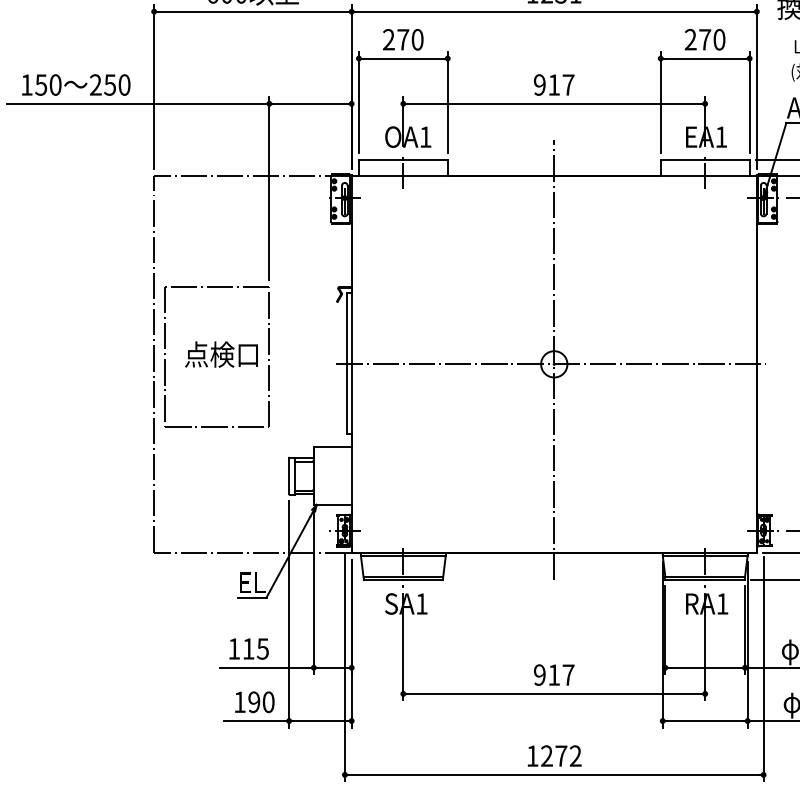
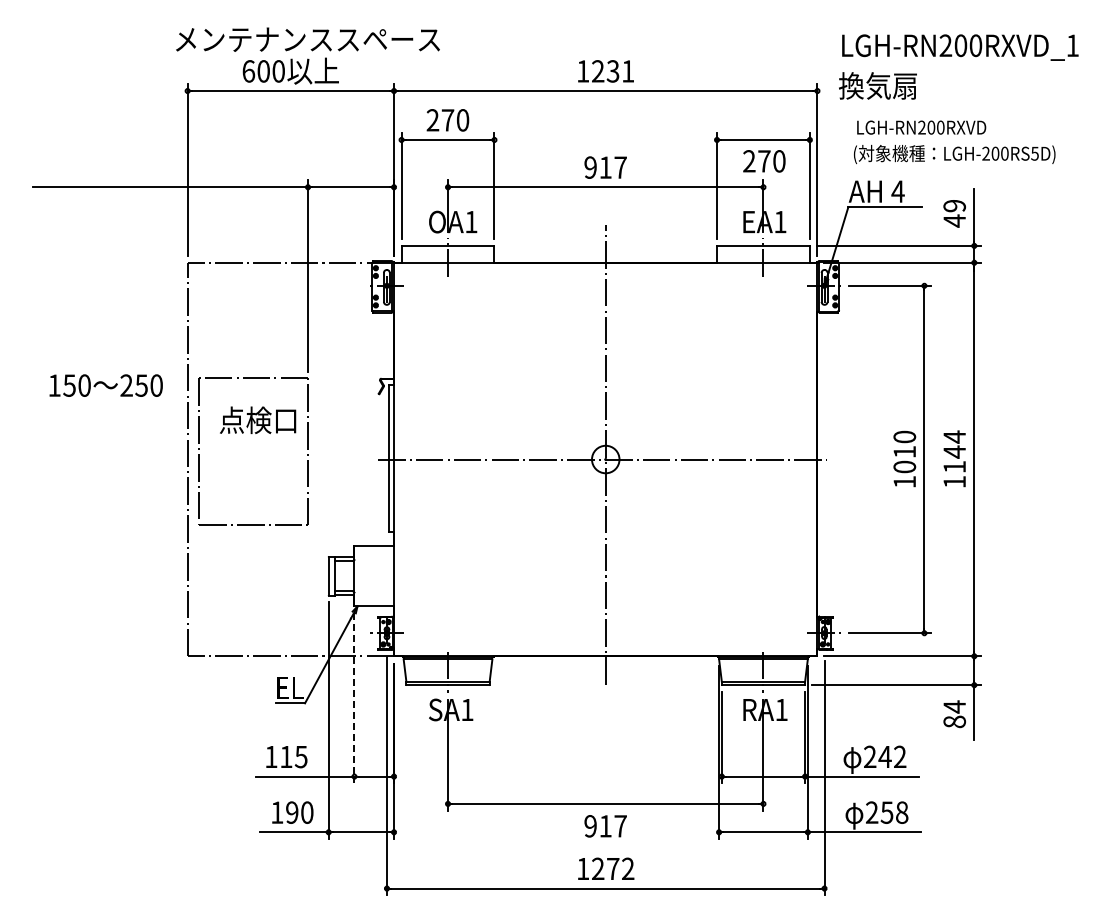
text: (705, 39) -> (764, 161), moved
text: (75, 84) -> (105, 385), moved
text: (221, 353) -> (258, 419), moved
line: (313, 593) -> (354, 698), solid -> dashed
text: (554, 675) -> (605, 826), moved

